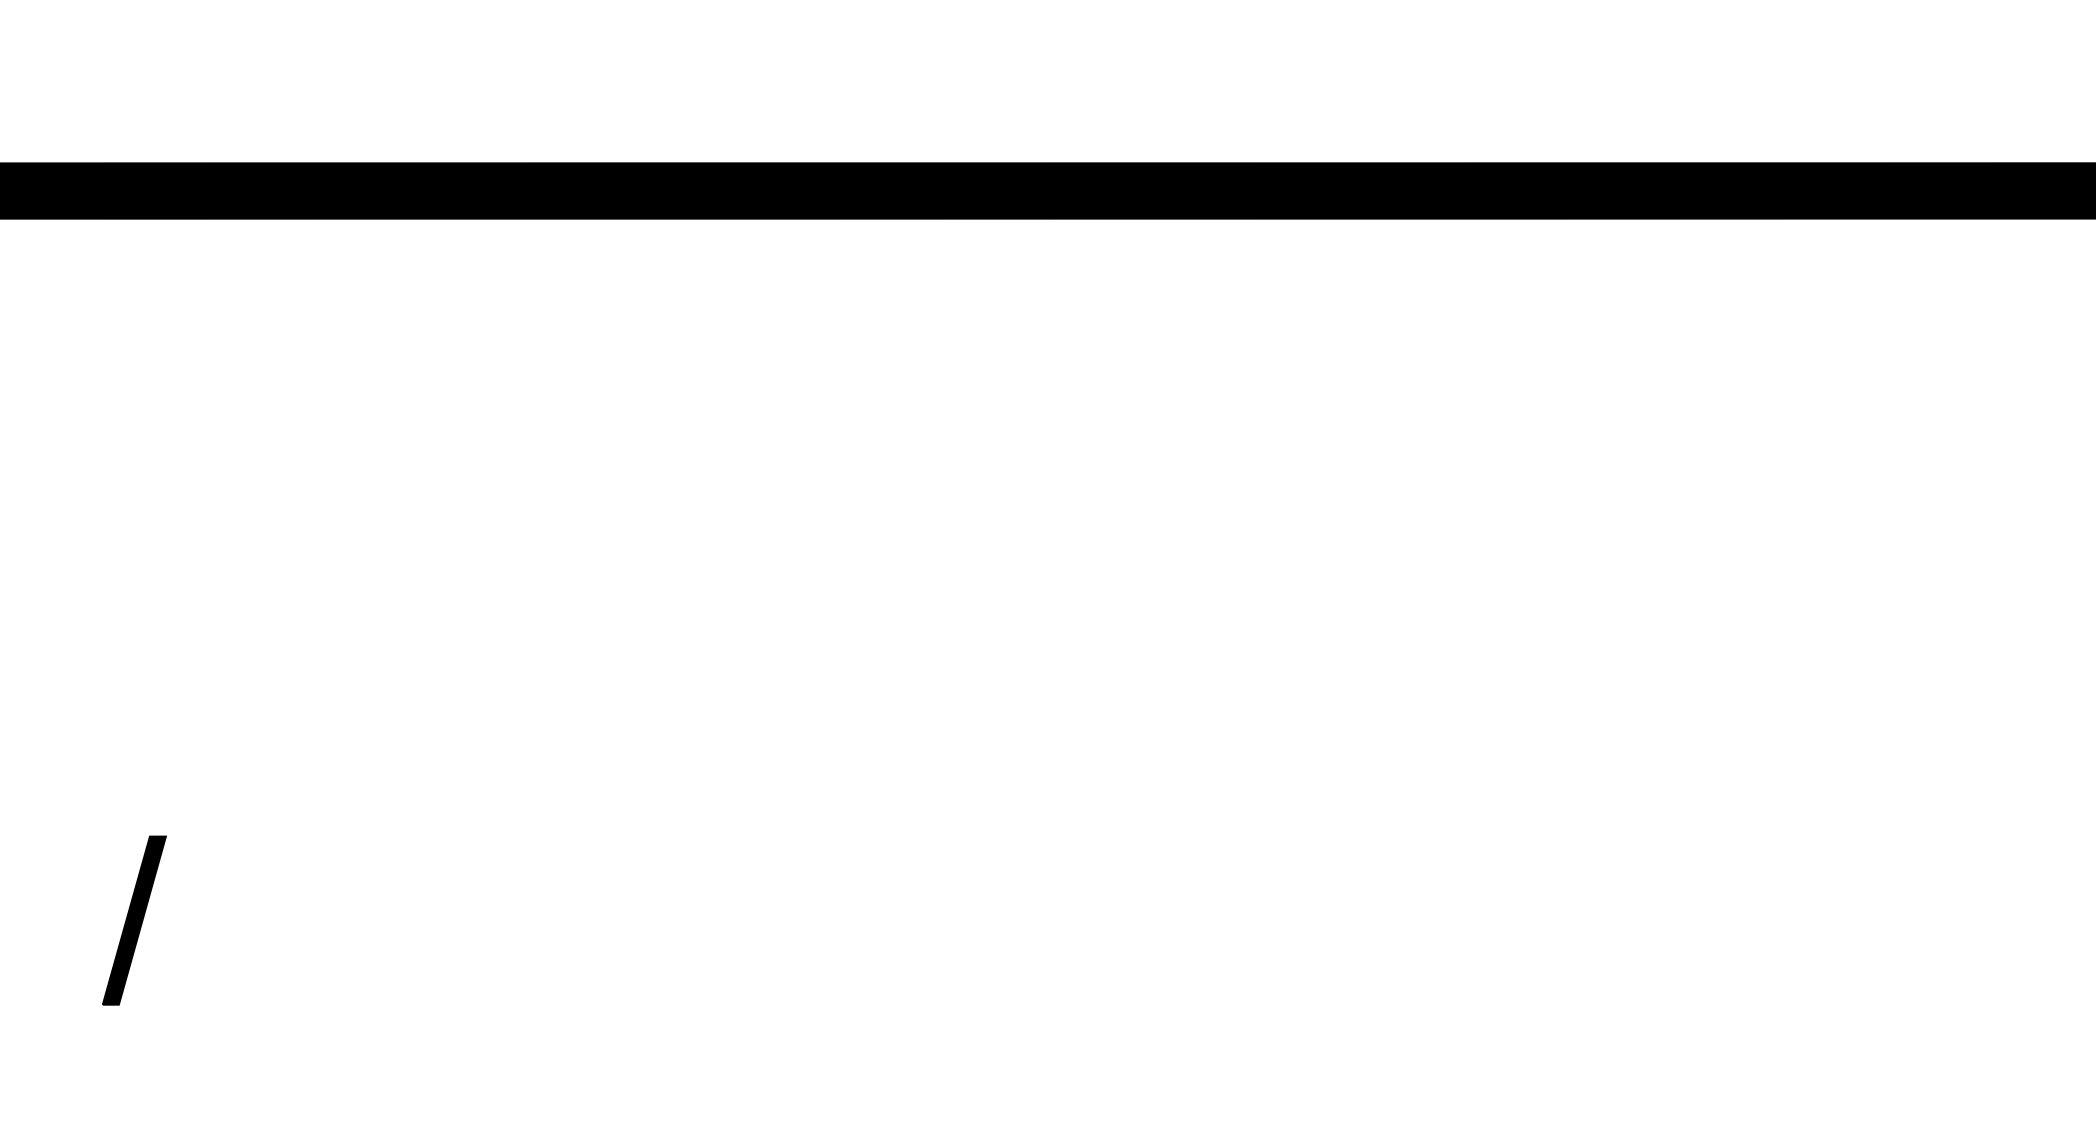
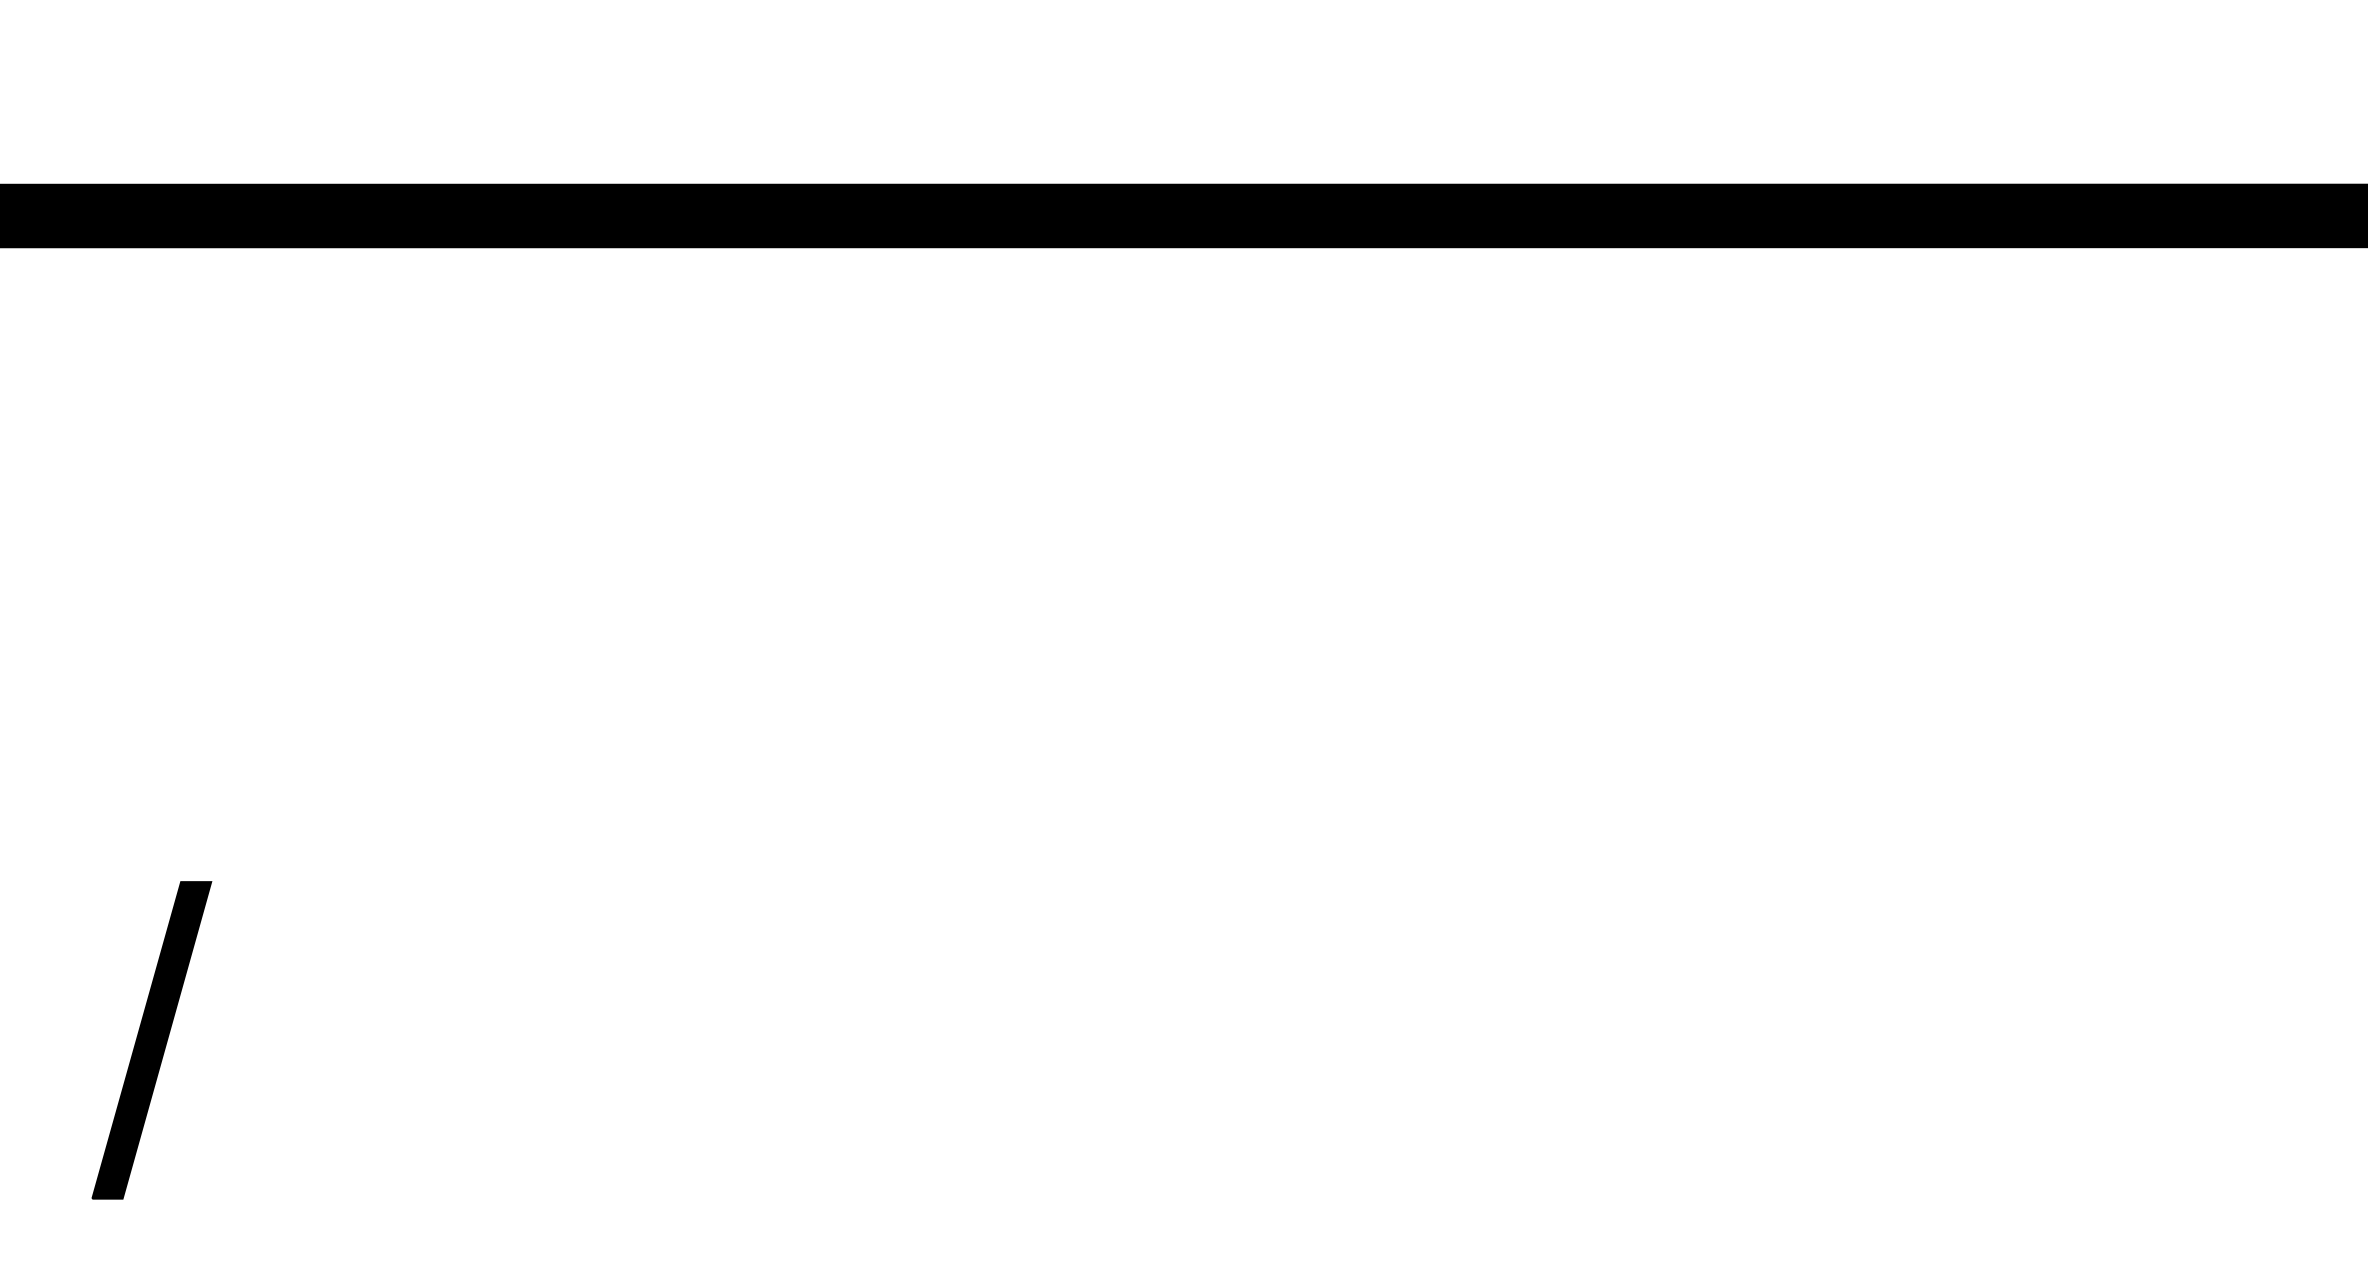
part: (134, 920) -> (152, 1040), size x1.67

